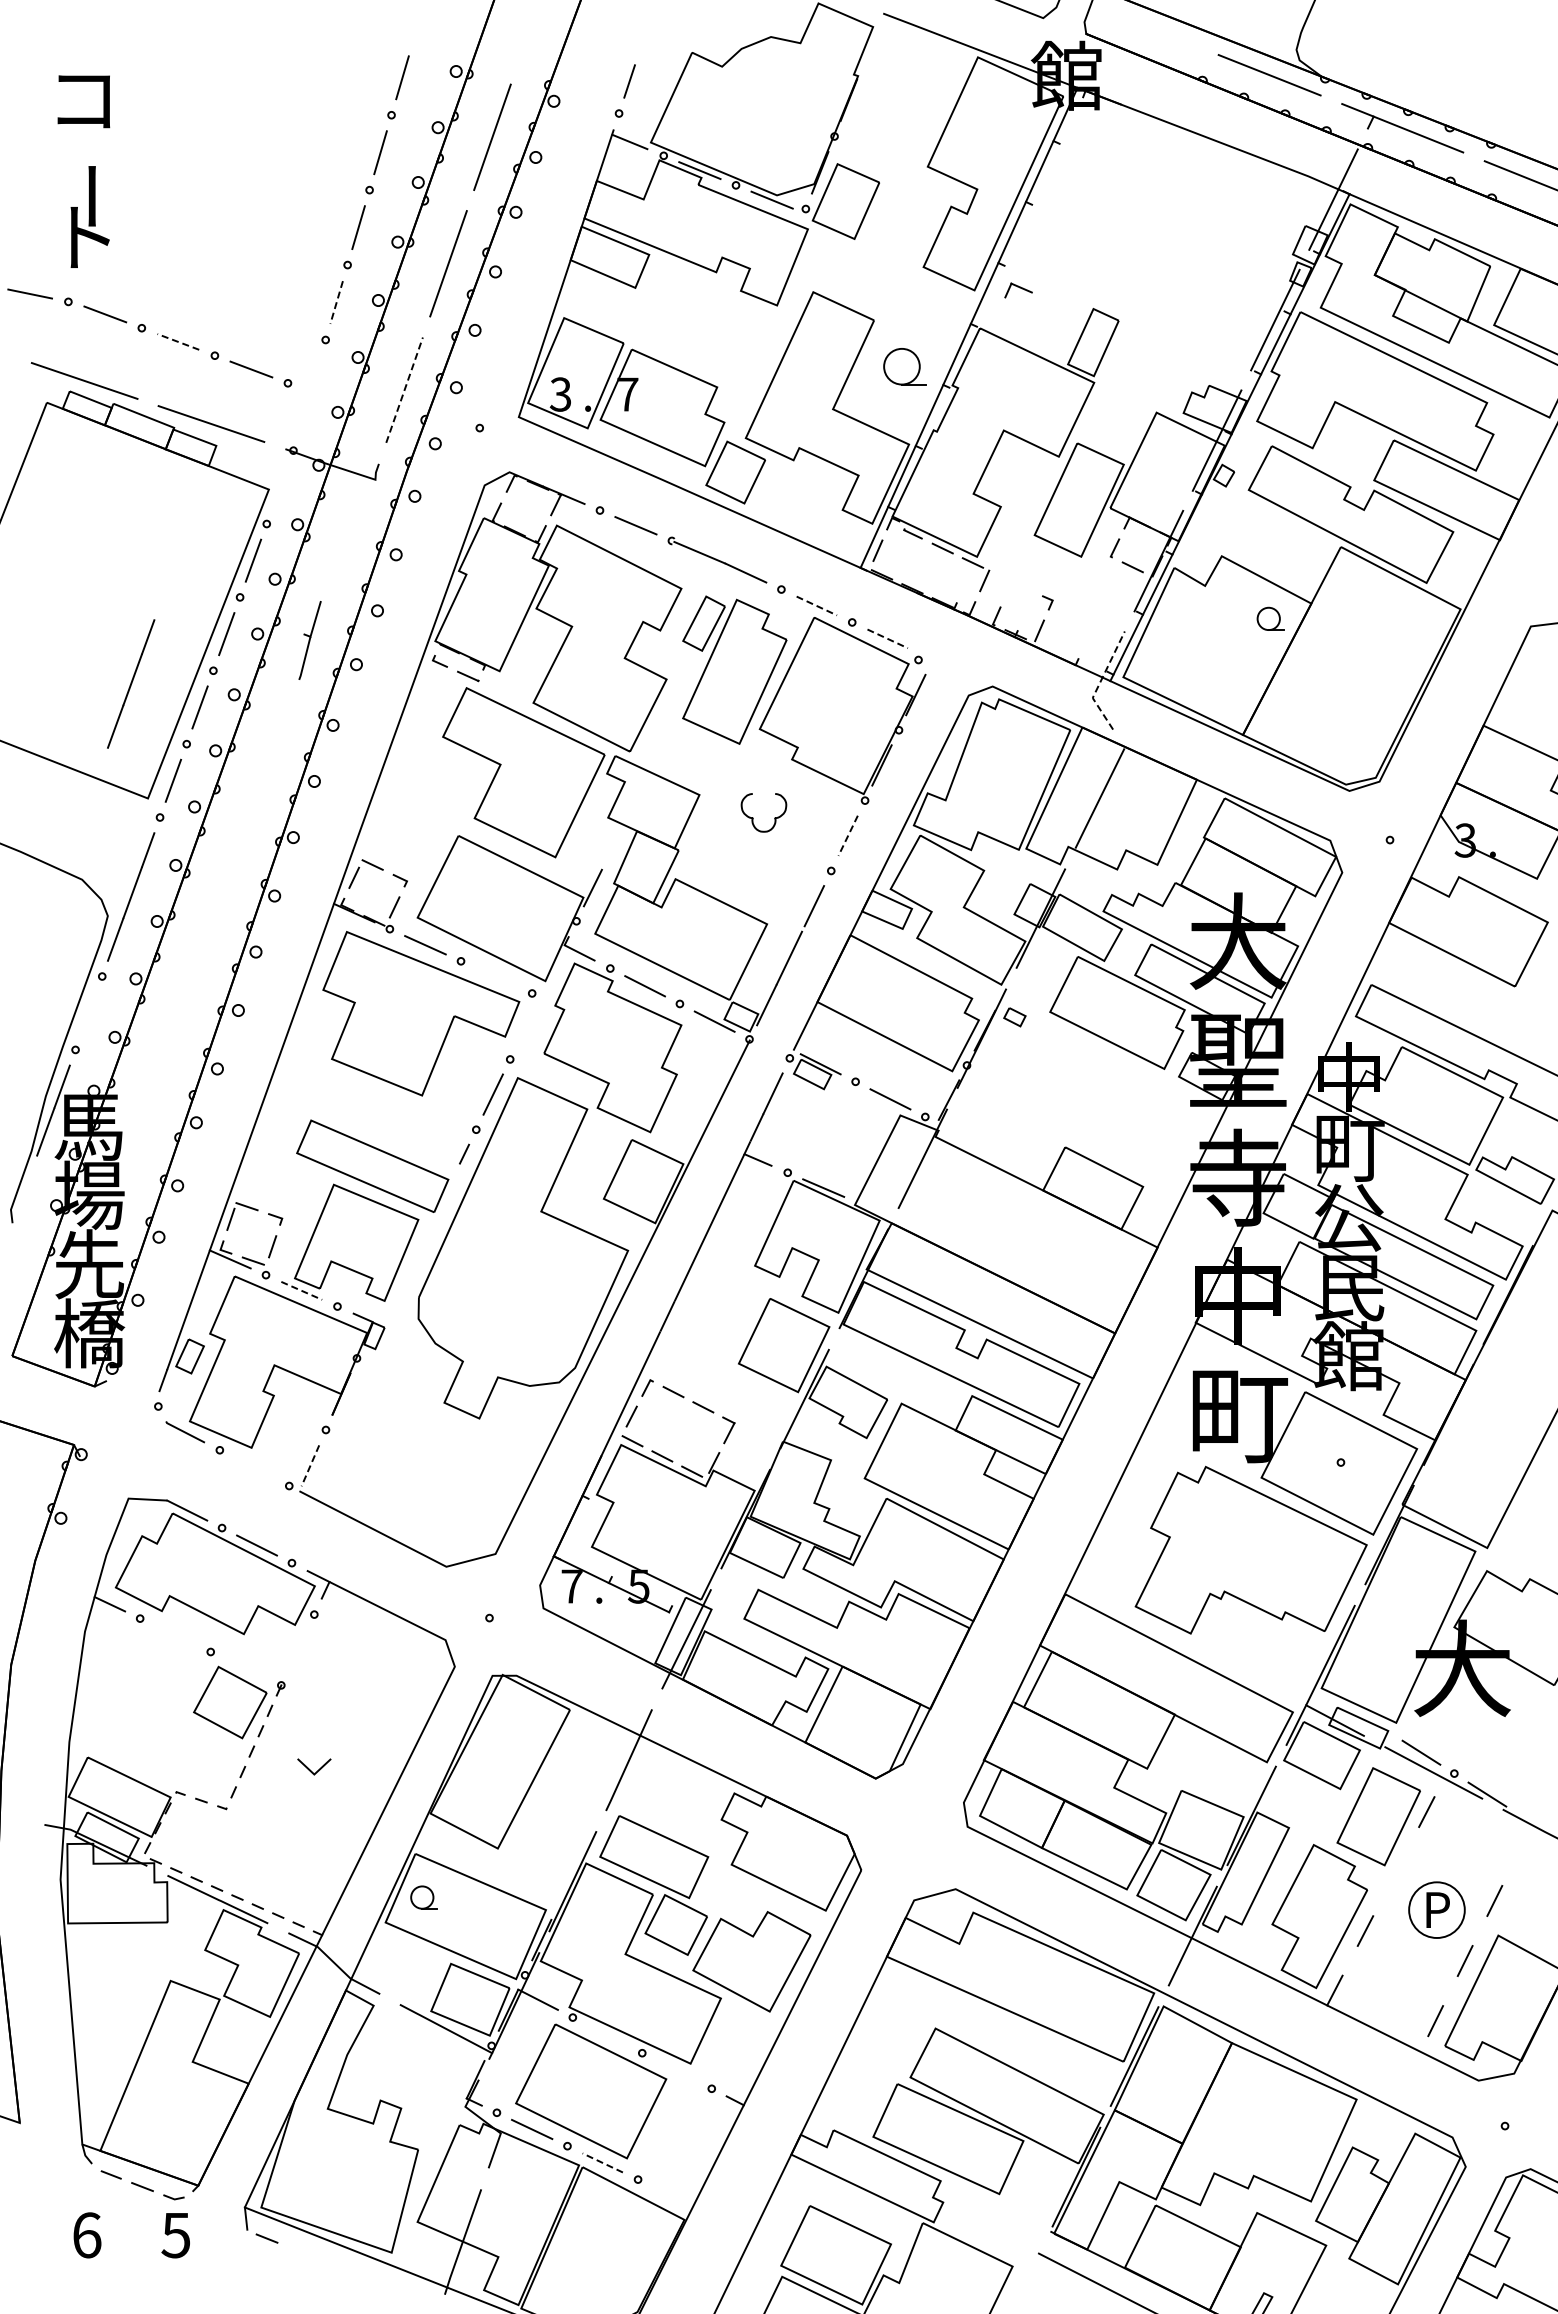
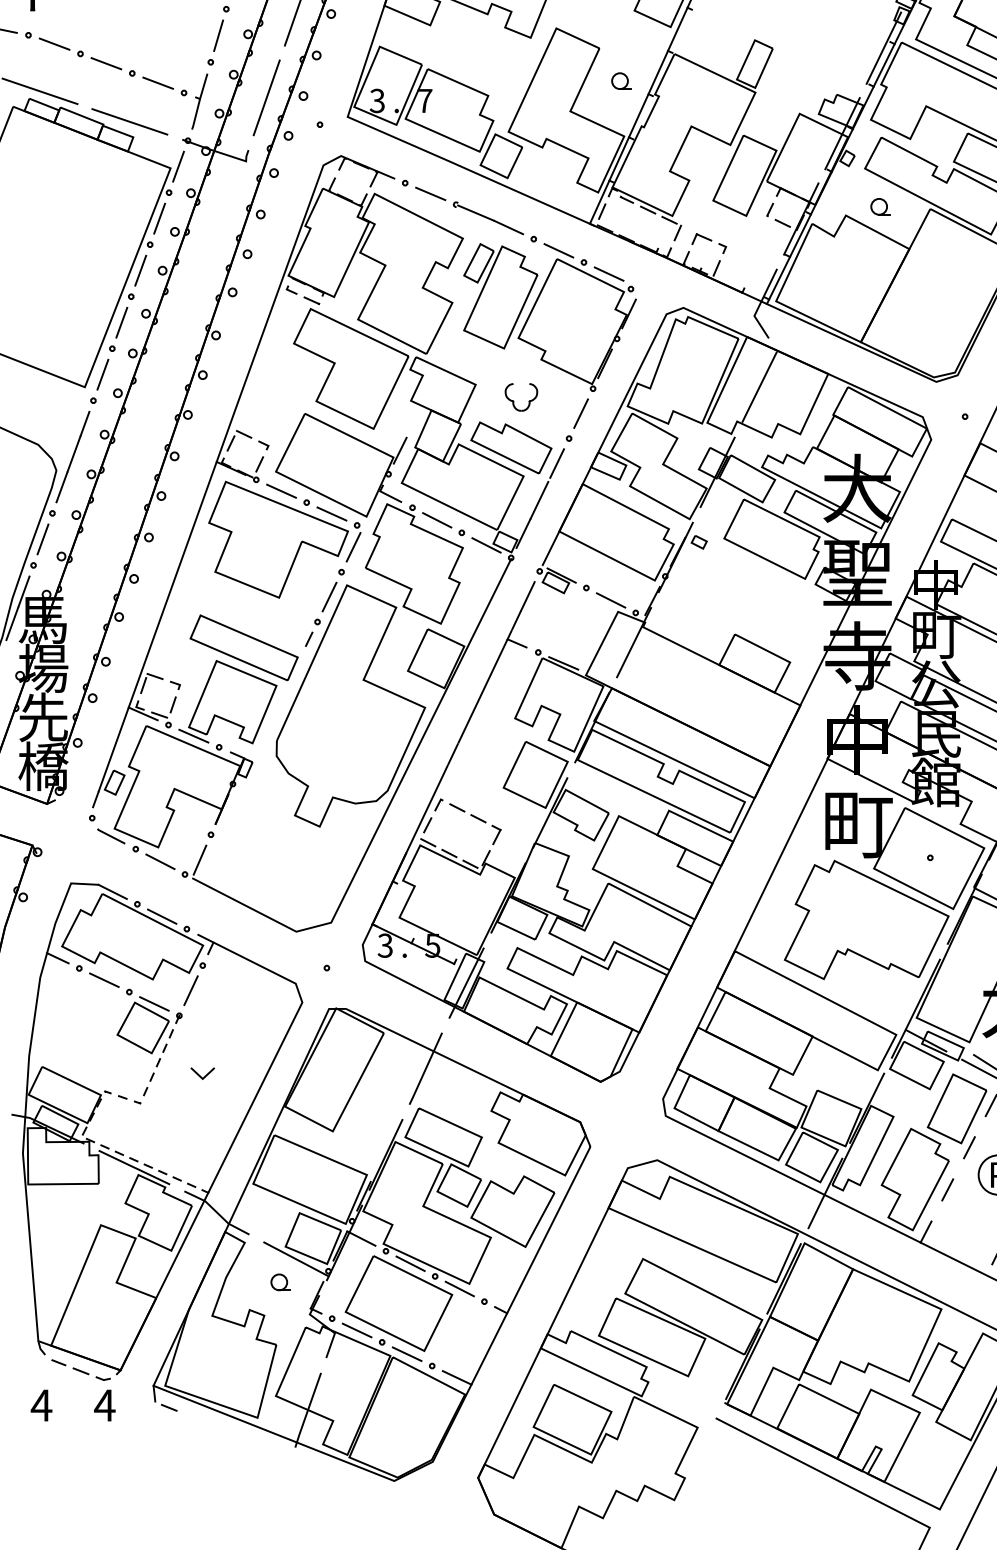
part: (1018, 290) -> (701, 239), moved
line: (336, 303) -> (218, 36), dashed -> solid
line: (177, 341) -> (105, 63), dashed -> solid
part: (904, 366) -> (621, 81), size x0.62
line: (404, 390) -> (266, 98), dashed -> solid
line: (279, 487) -> (178, 166), added
line: (817, 606) -> (559, 251), dashed -> solid
part: (1270, 618) -> (880, 206), moved
line: (888, 639) -> (609, 274), dashed -> solid
part: (309, 640) -> (199, 101), moved
line: (1100, 681) -> (759, 304), dashed -> solid
line: (131, 683) -> (73, 305), removed
line: (847, 836) -> (580, 414), dashed -> solid
part: (749, 884) -> (511, 448), added
line: (496, 977) -> (331, 514), added
line: (88, 1013) -> (42, 539), added
line: (526, 1024) -> (353, 547), added
line: (302, 1291) -> (194, 736), dashed -> solid
line: (310, 1466) -> (200, 860), dashed -> solid
line: (254, 1467) -> (160, 861), added
text: (571, 1586) -> (385, 945), 7 -> 3
line: (175, 1634) -> (104, 979), added
line: (297, 1649) -> (190, 990), added
line: (245, 1668) -> (153, 1003), added
line: (1395, 1871) -> (968, 1147), added
part: (423, 1897) -> (280, 1282), moved
line: (607, 2035) -> (410, 1263), added
line: (676, 2070) -> (459, 1288), added
line: (602, 2162) -> (406, 1353), dashed -> solid
line: (673, 2195) -> (457, 1377), added
text: (86, 2235) -> (41, 1405), 6 -> 4
text: (175, 2235) -> (104, 1405), 5 -> 4

